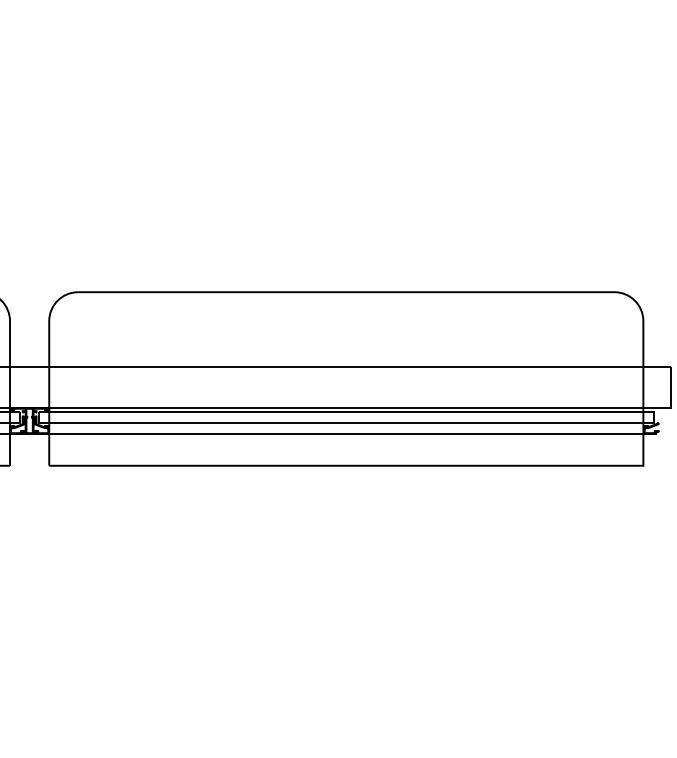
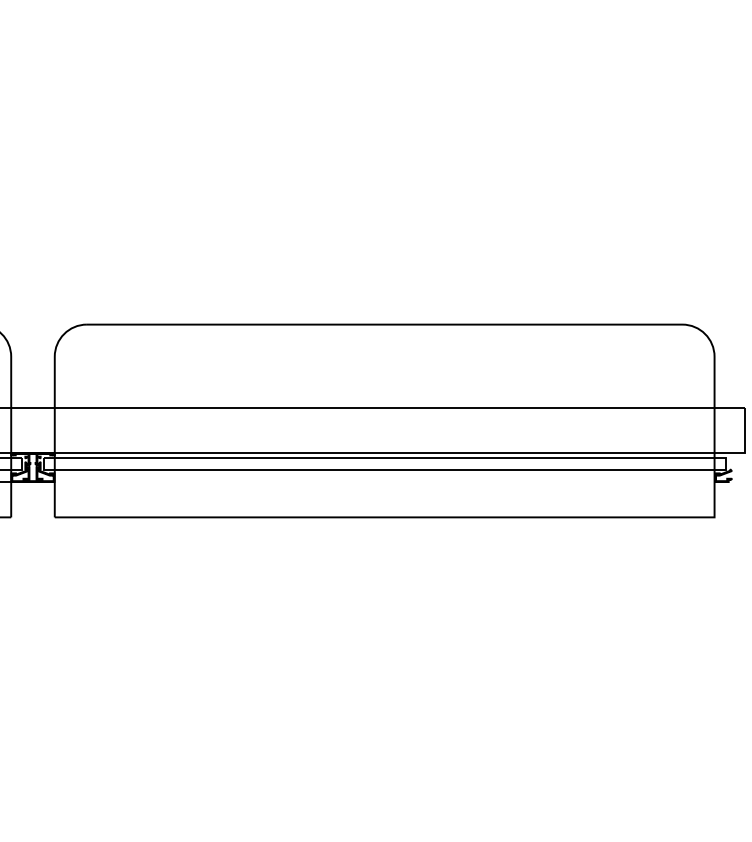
line: (352, 434) -> (391, 482), removed

